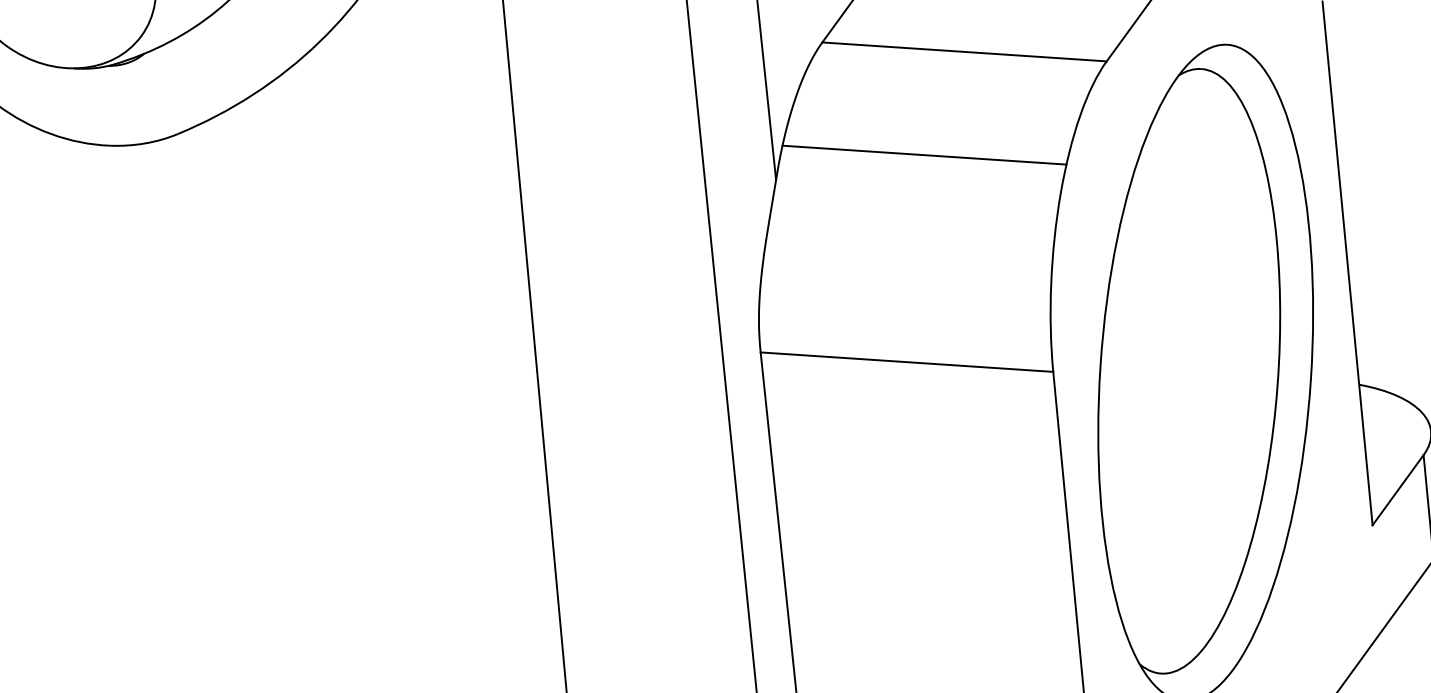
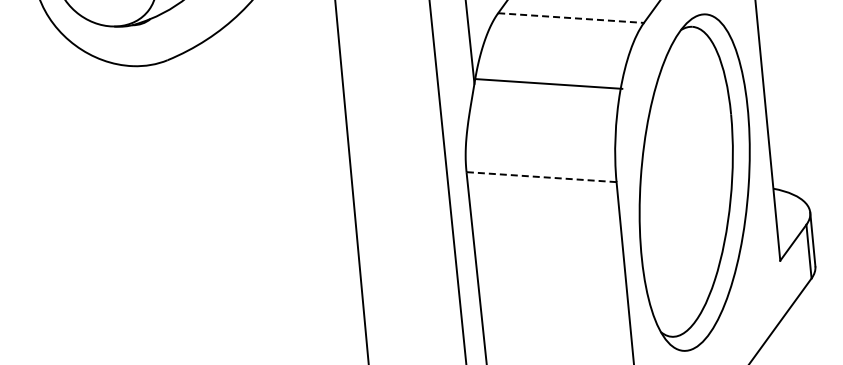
line: (965, 52) -> (571, 18), solid -> dashed
line: (924, 154) -> (549, 83), moved
line: (906, 362) -> (541, 177), solid -> dashed

